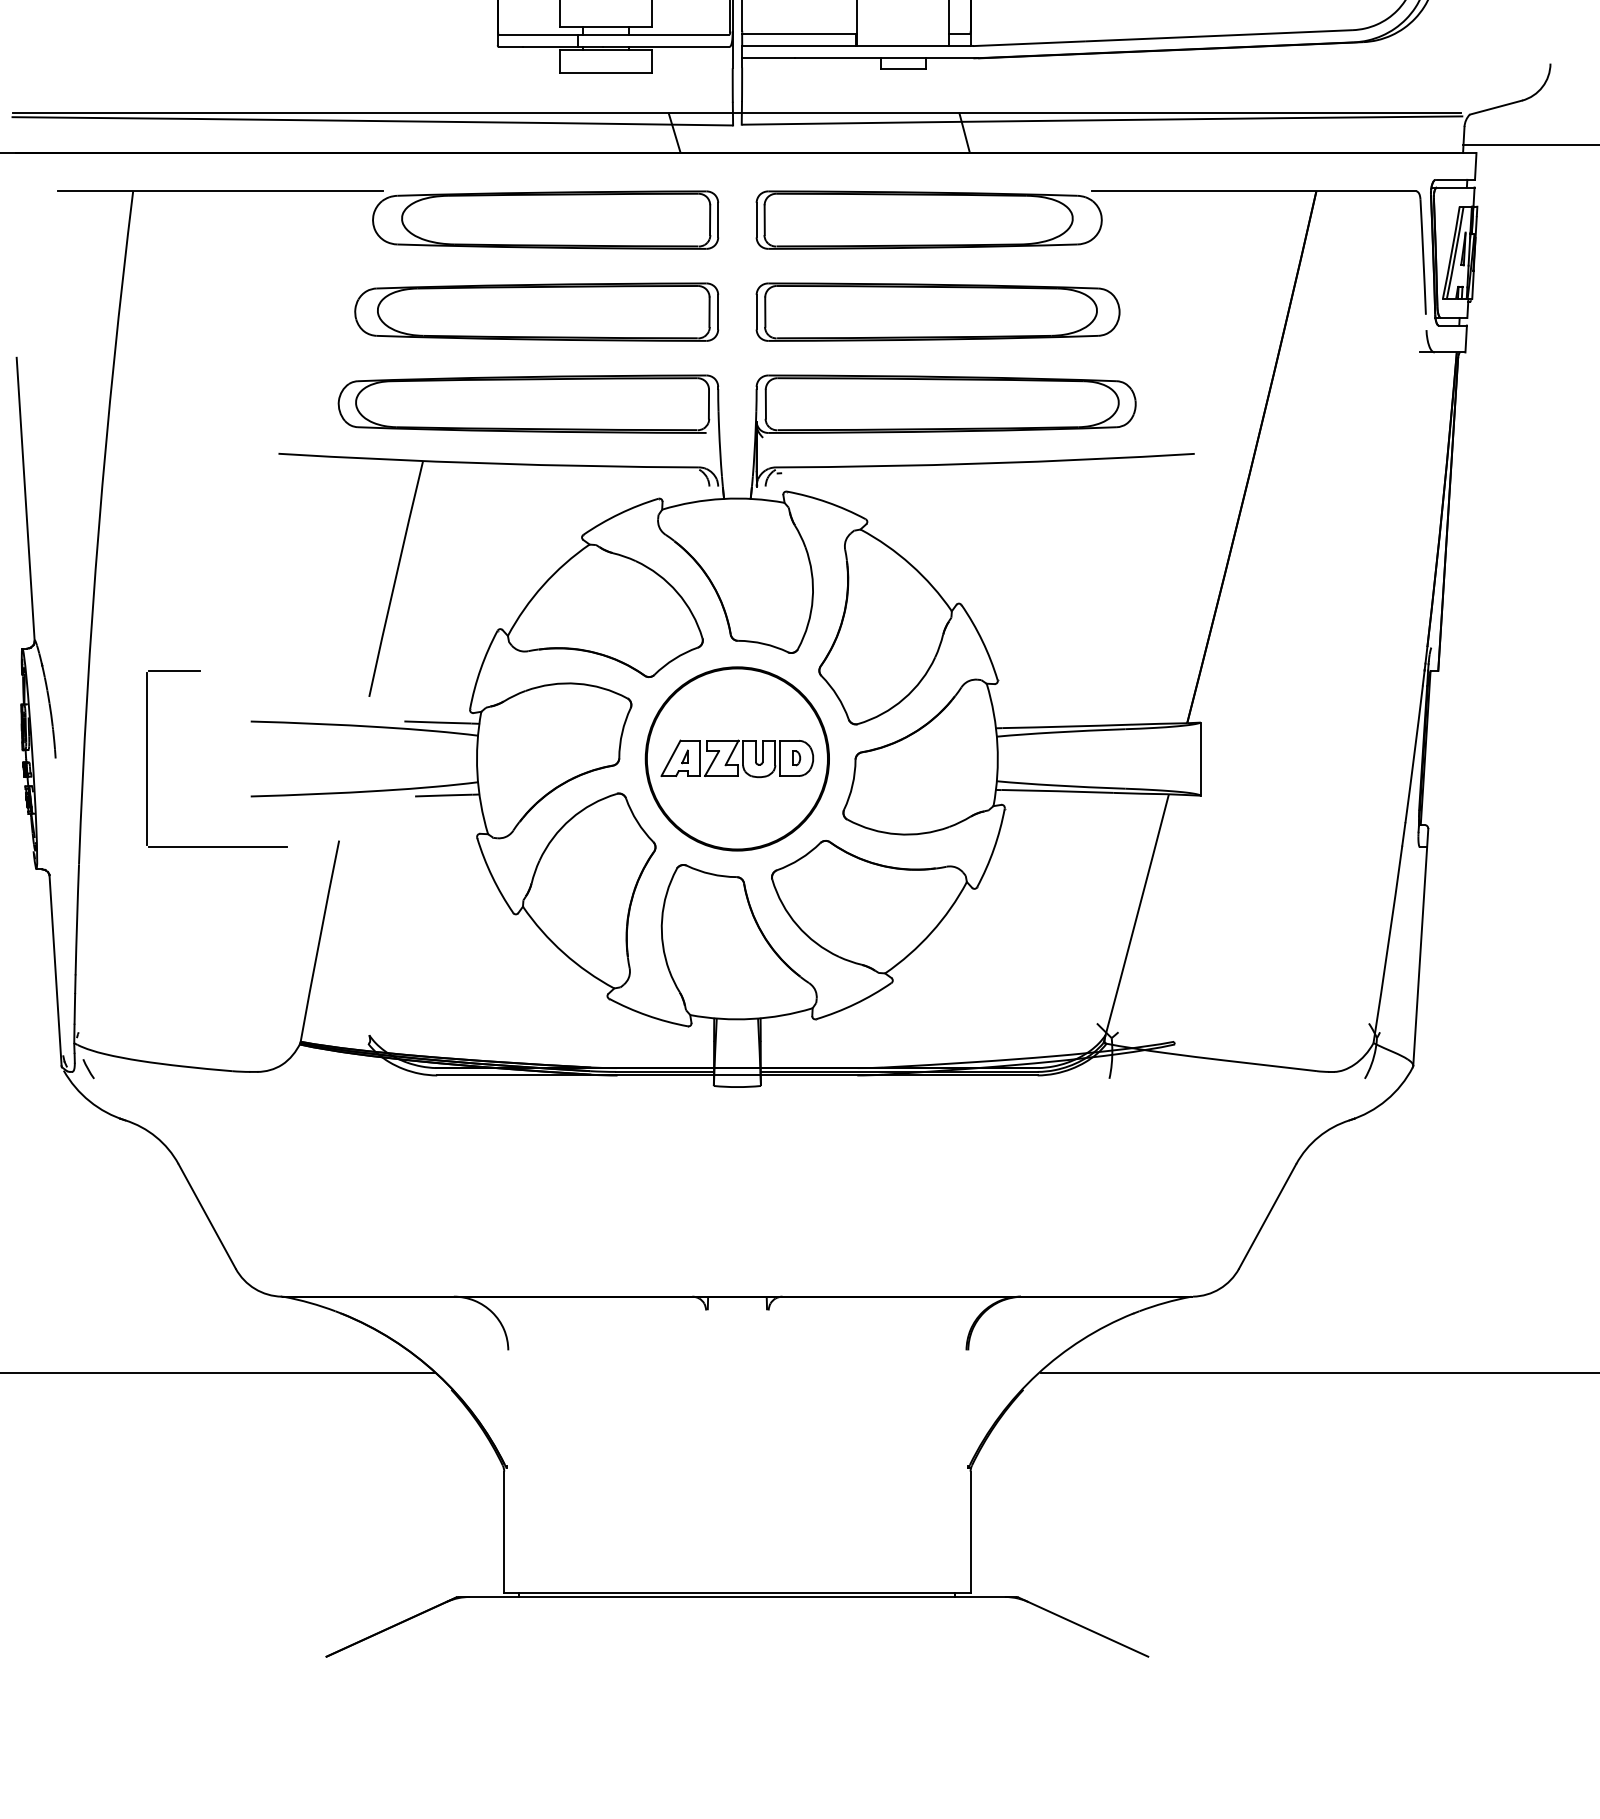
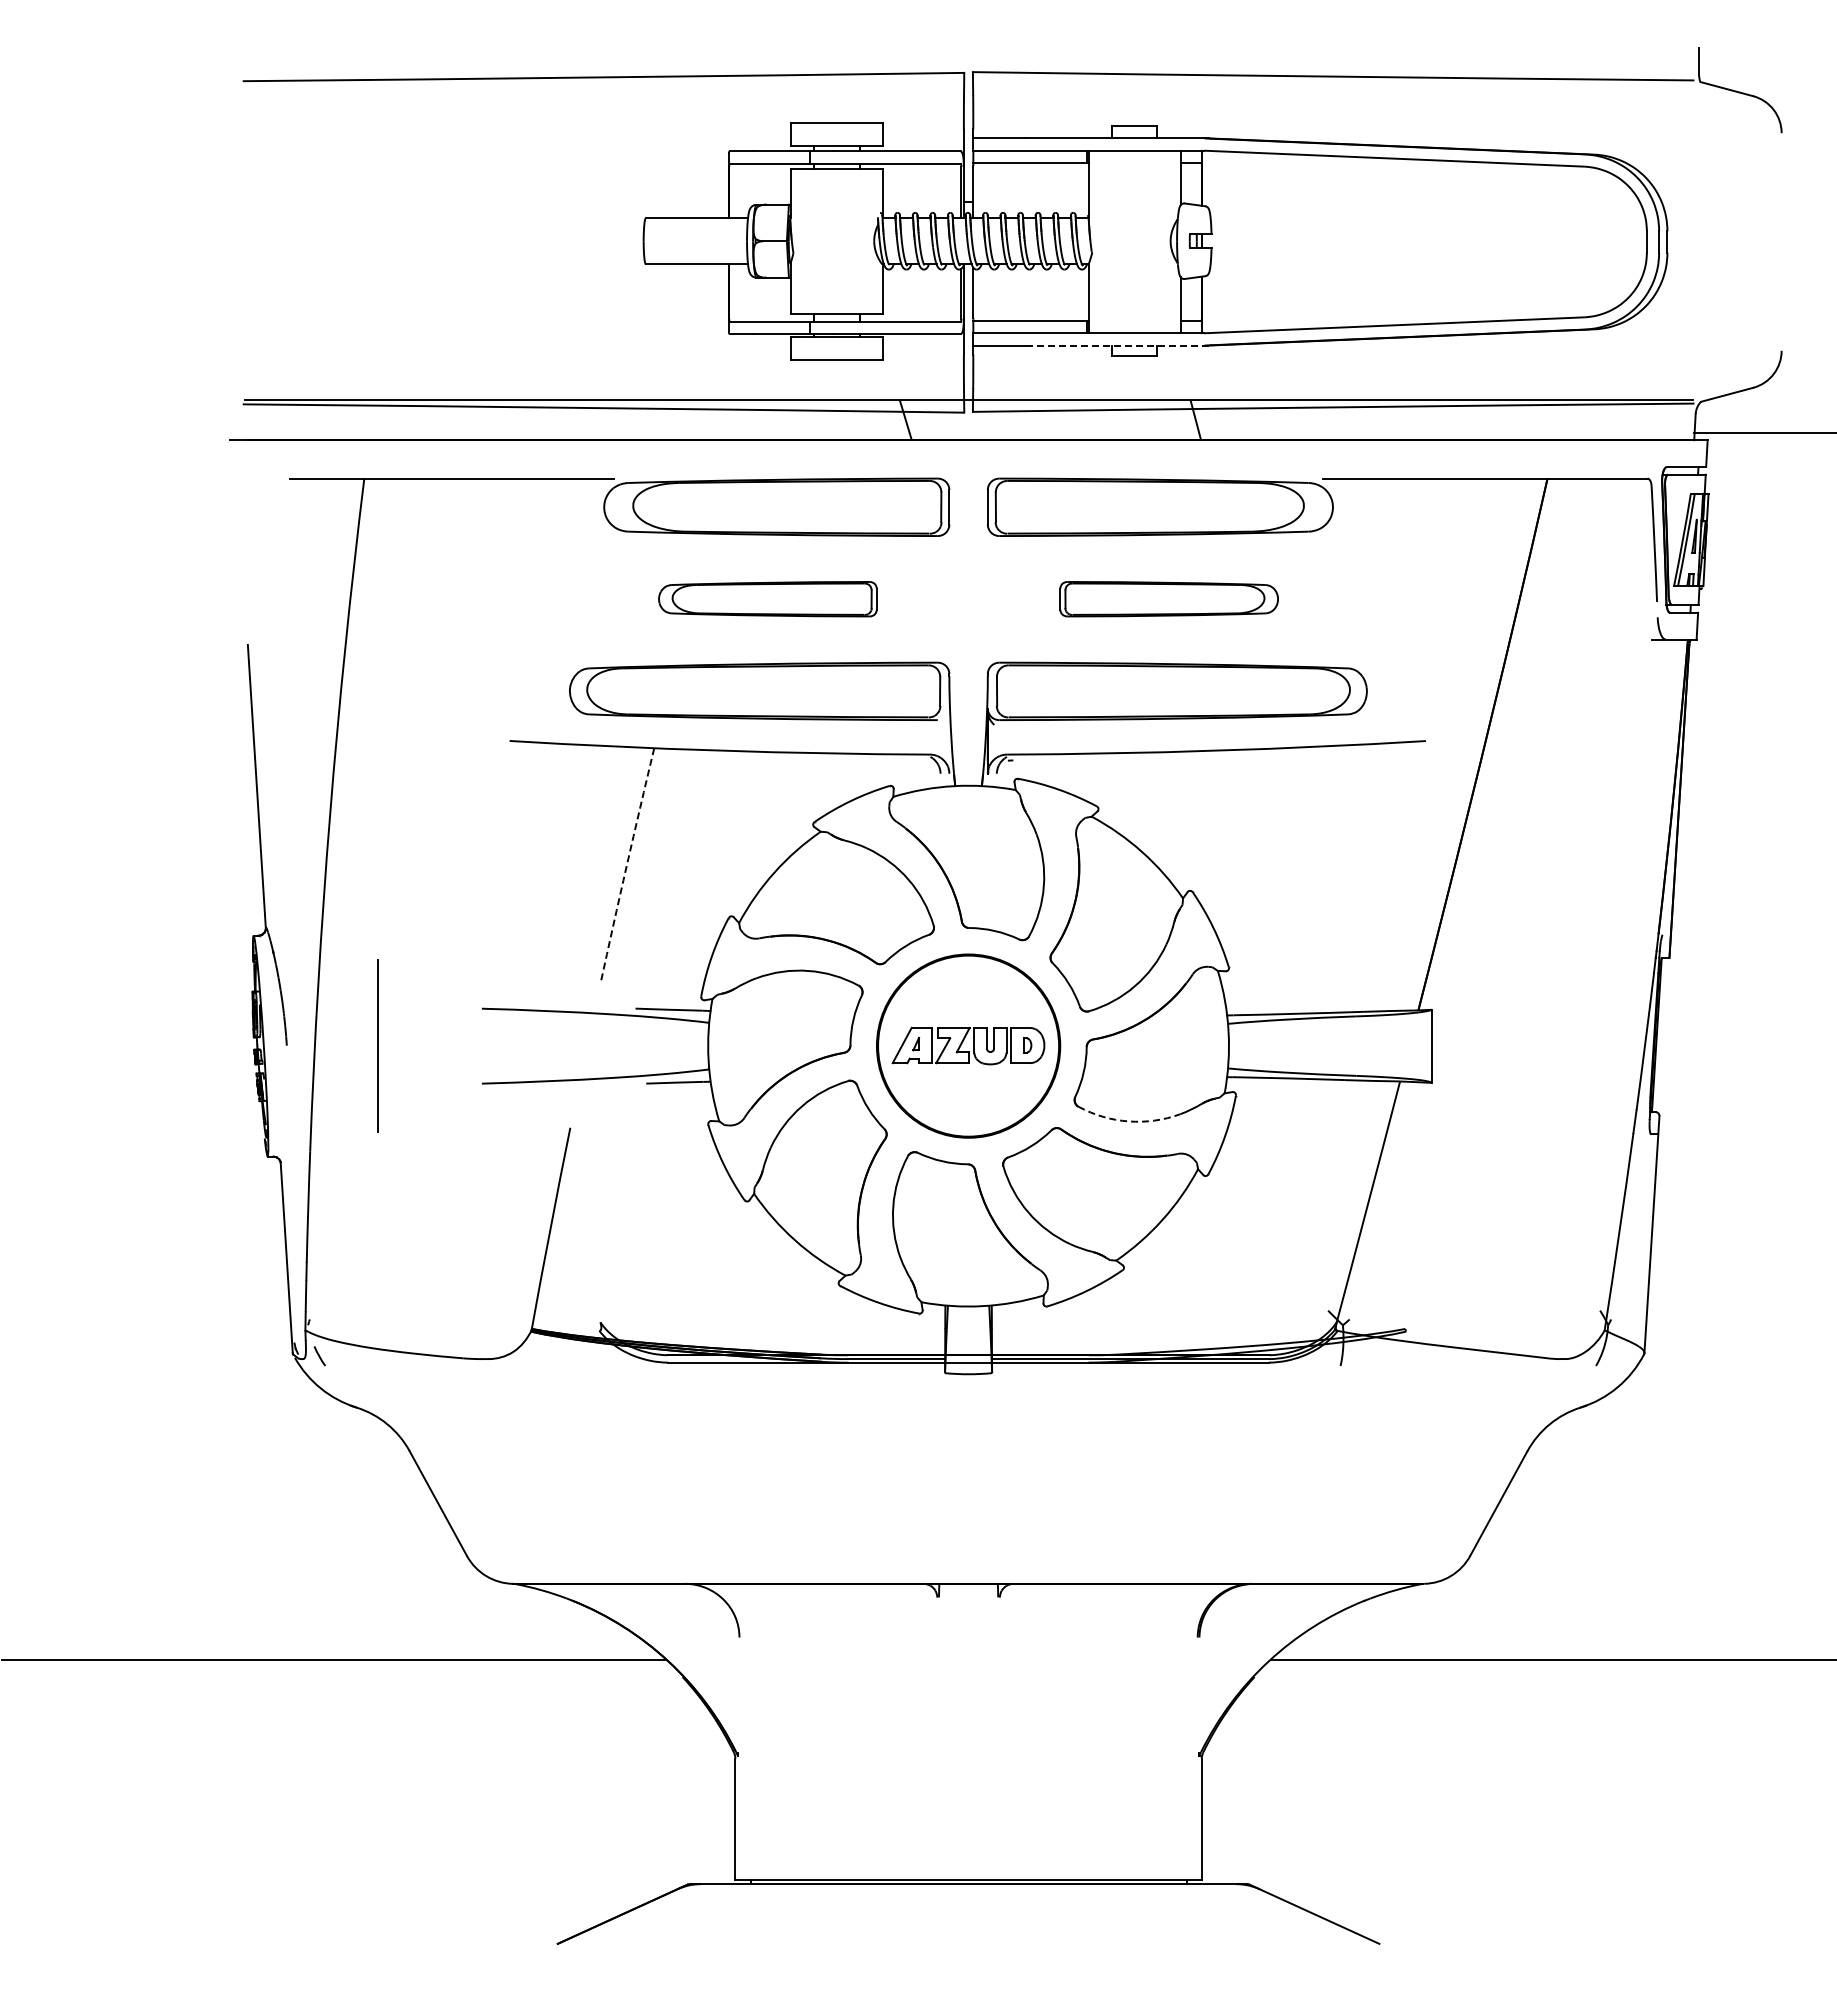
line: (886, 58) -> (1117, 345), solid -> dashed
part: (536, 311) -> (767, 598), size x0.6
part: (937, 311) -> (1168, 598), size x0.6
arc: (395, 579) -> (626, 866), solid -> dashed
line: (174, 670) -> (405, 957), removed
arc: (897, 834) -> (1128, 1121), solid -> dashed
line: (217, 847) -> (448, 1134), removed

